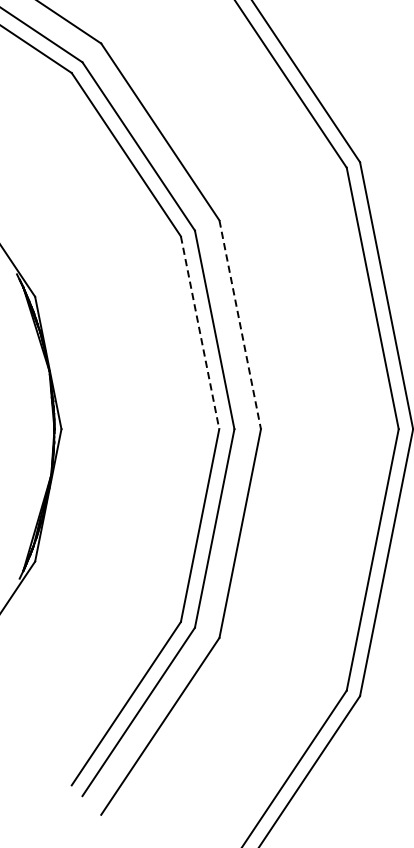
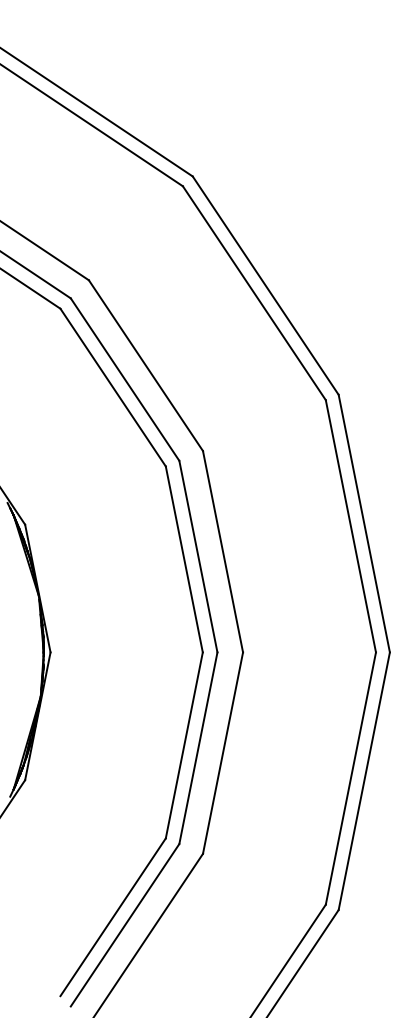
line: (240, 324) -> (223, 551), dashed -> solid
line: (200, 332) -> (184, 559), dashed -> solid

